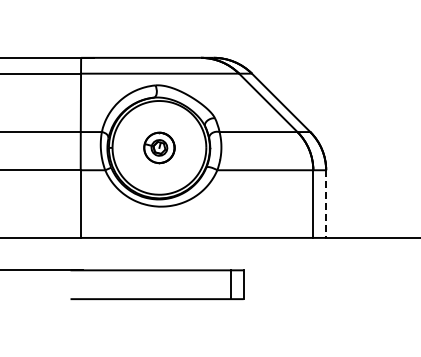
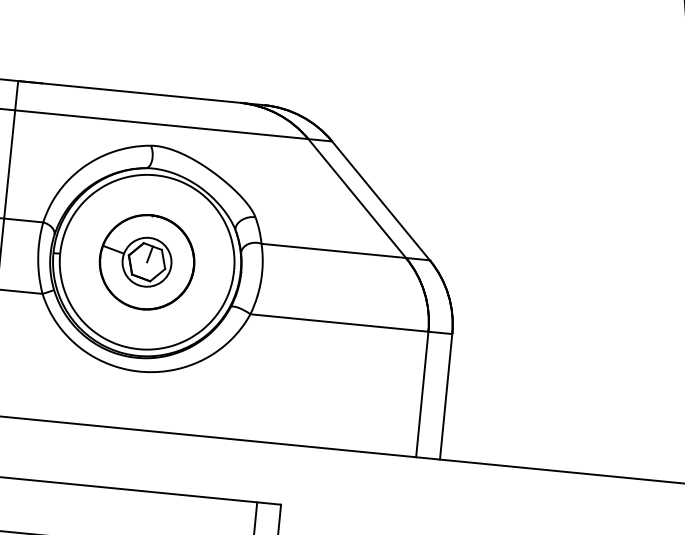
part: (159, 147) -> (147, 261), size x1.67
line: (326, 204) -> (446, 397), dashed -> solid

